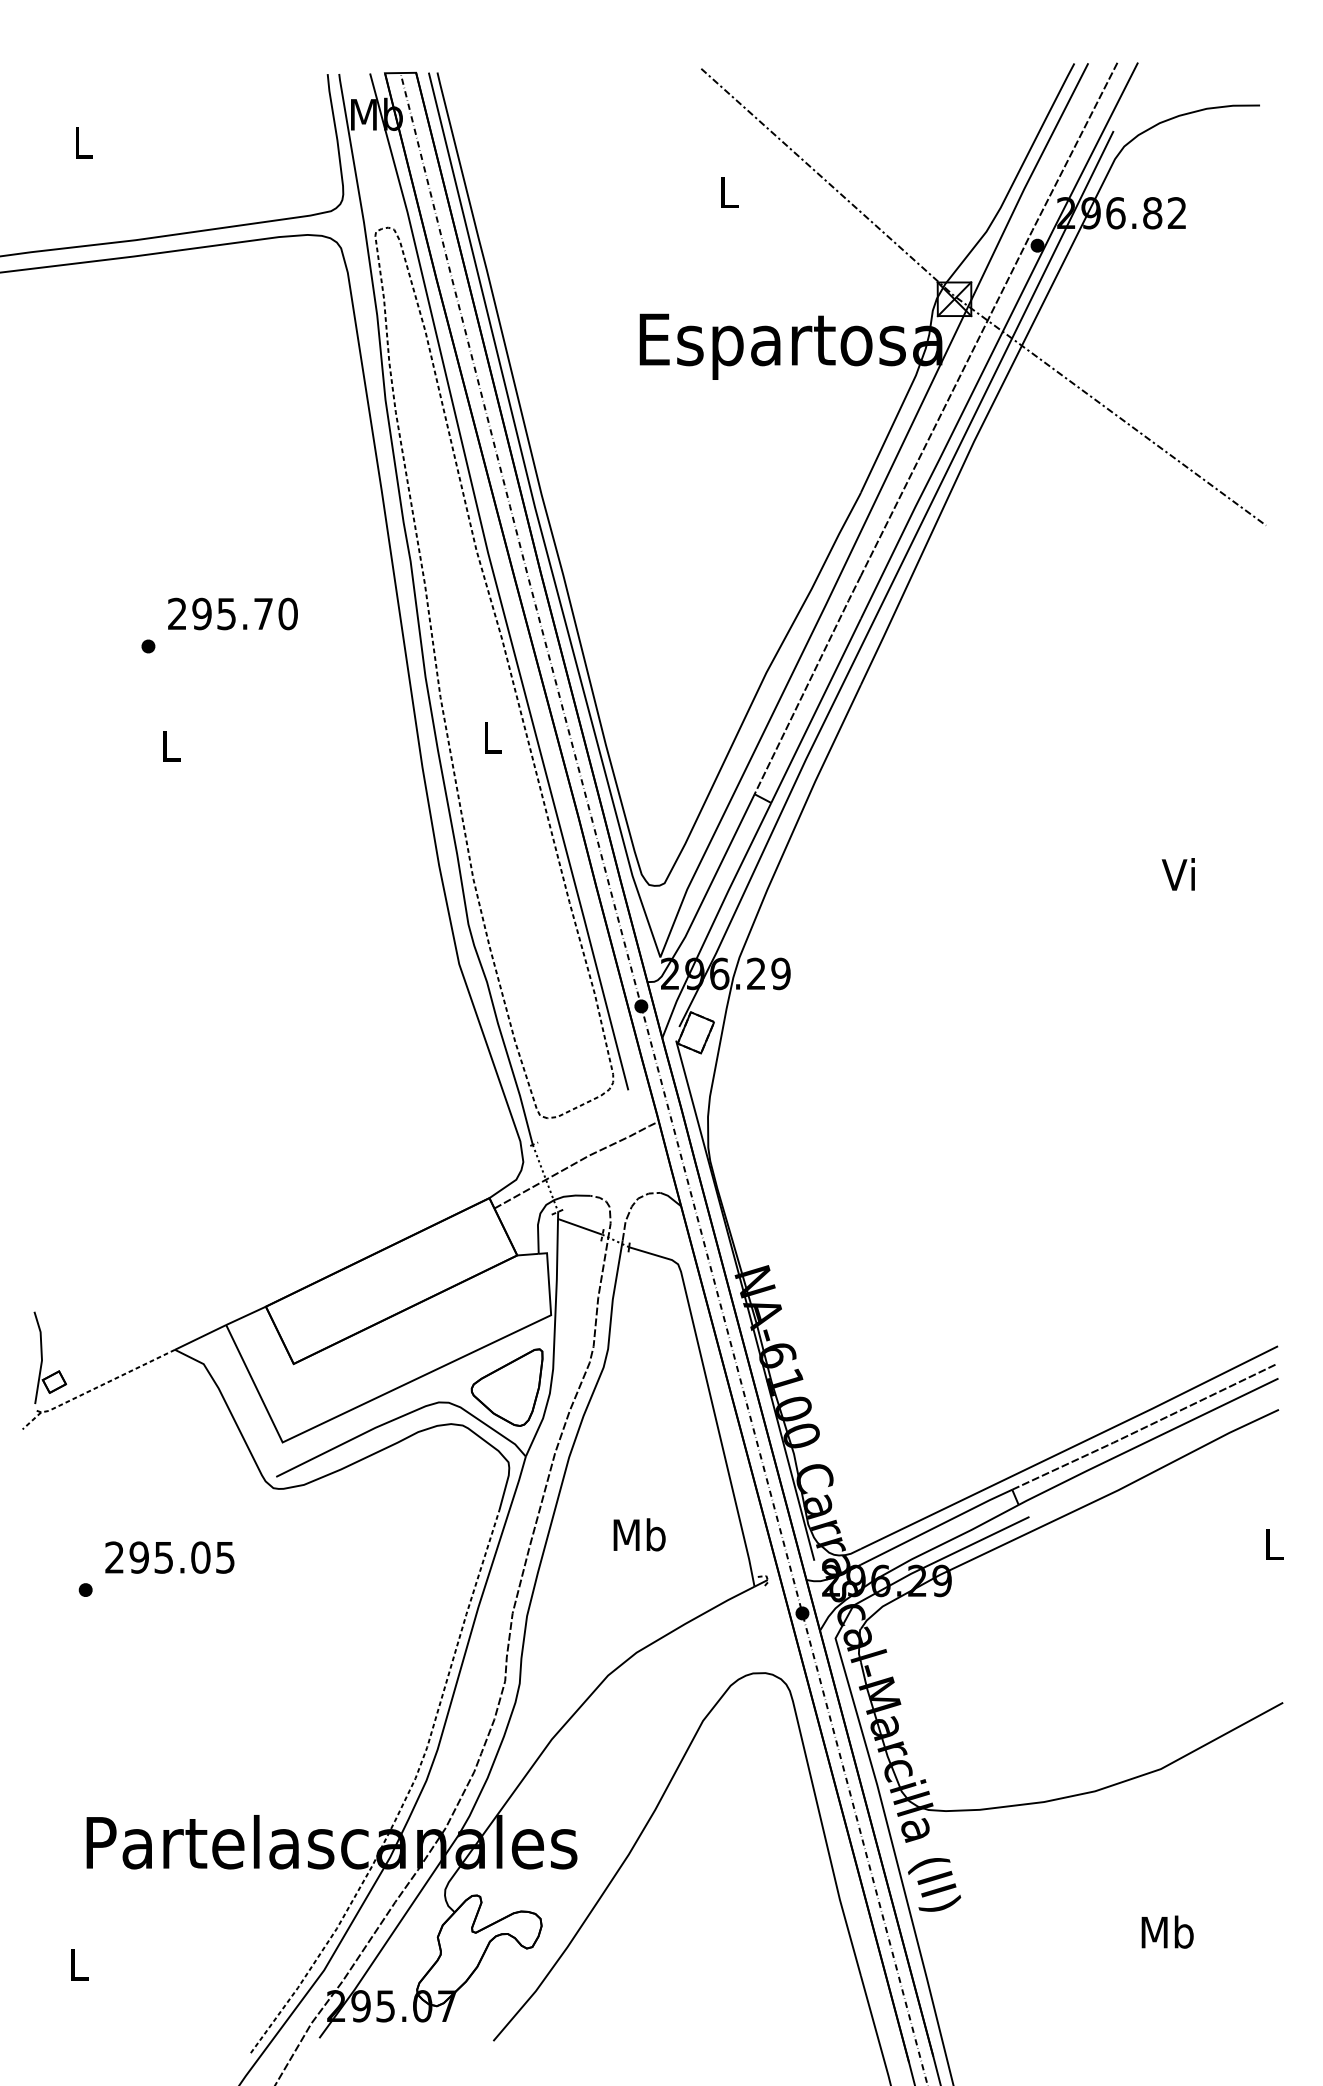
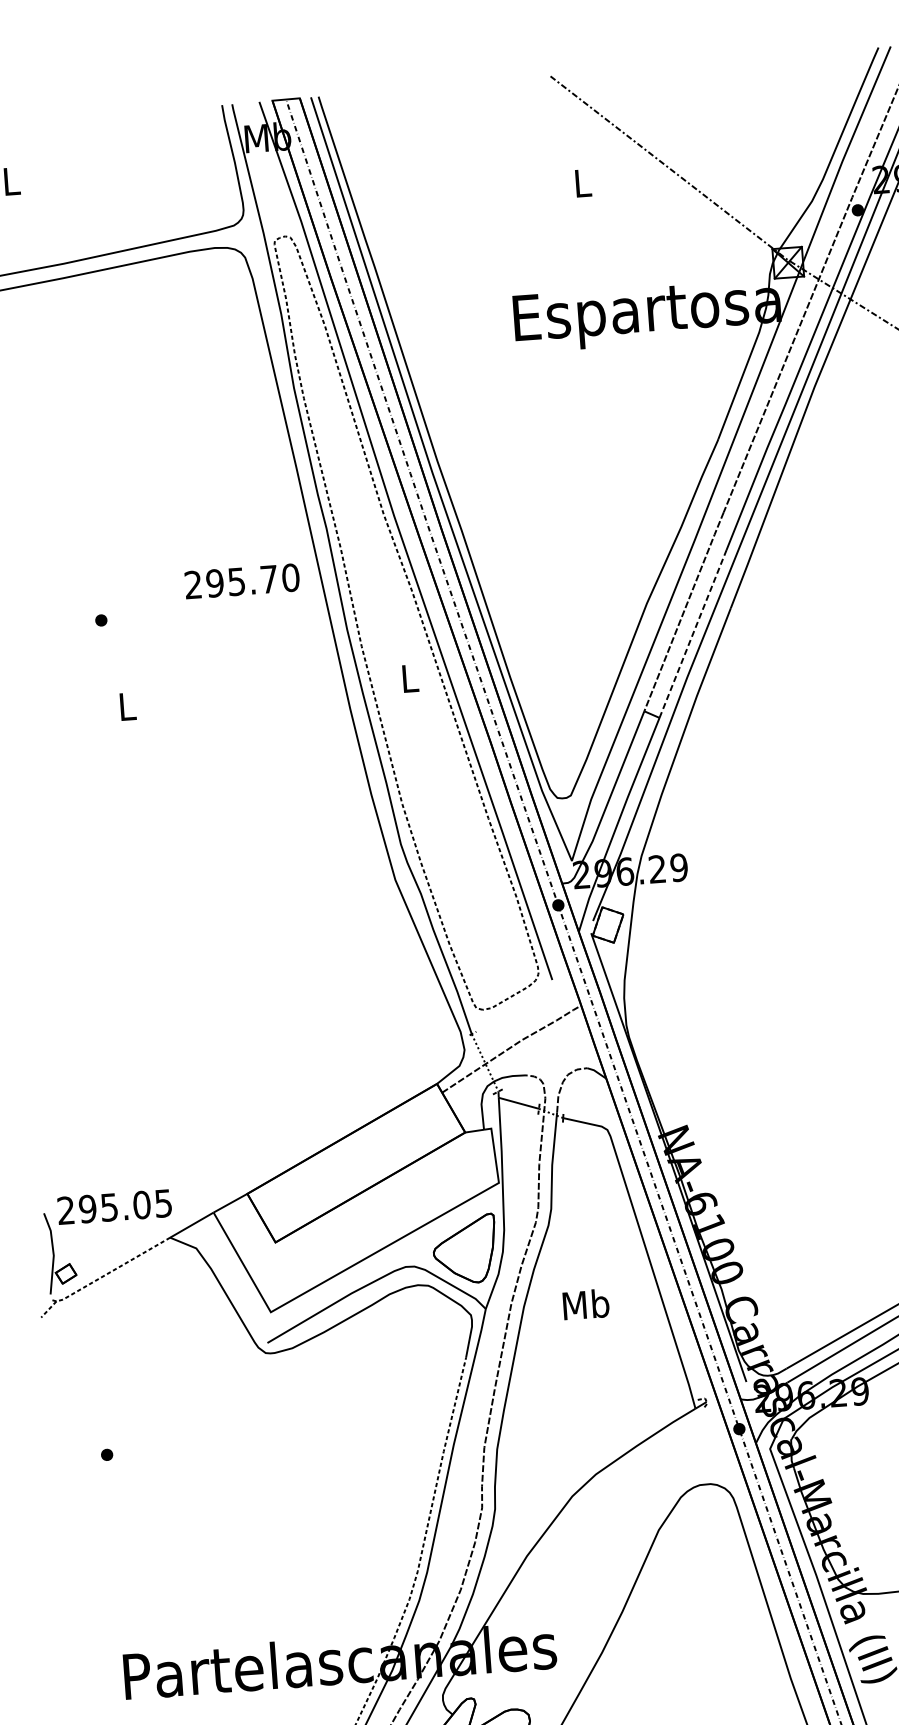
text: (232, 613) -> (241, 580), moved
line: (816, 710) -> (693, 633), solid -> dashed
text: (639, 1534) -> (586, 1304), moved
text: (169, 1557) -> (114, 1207), moved

